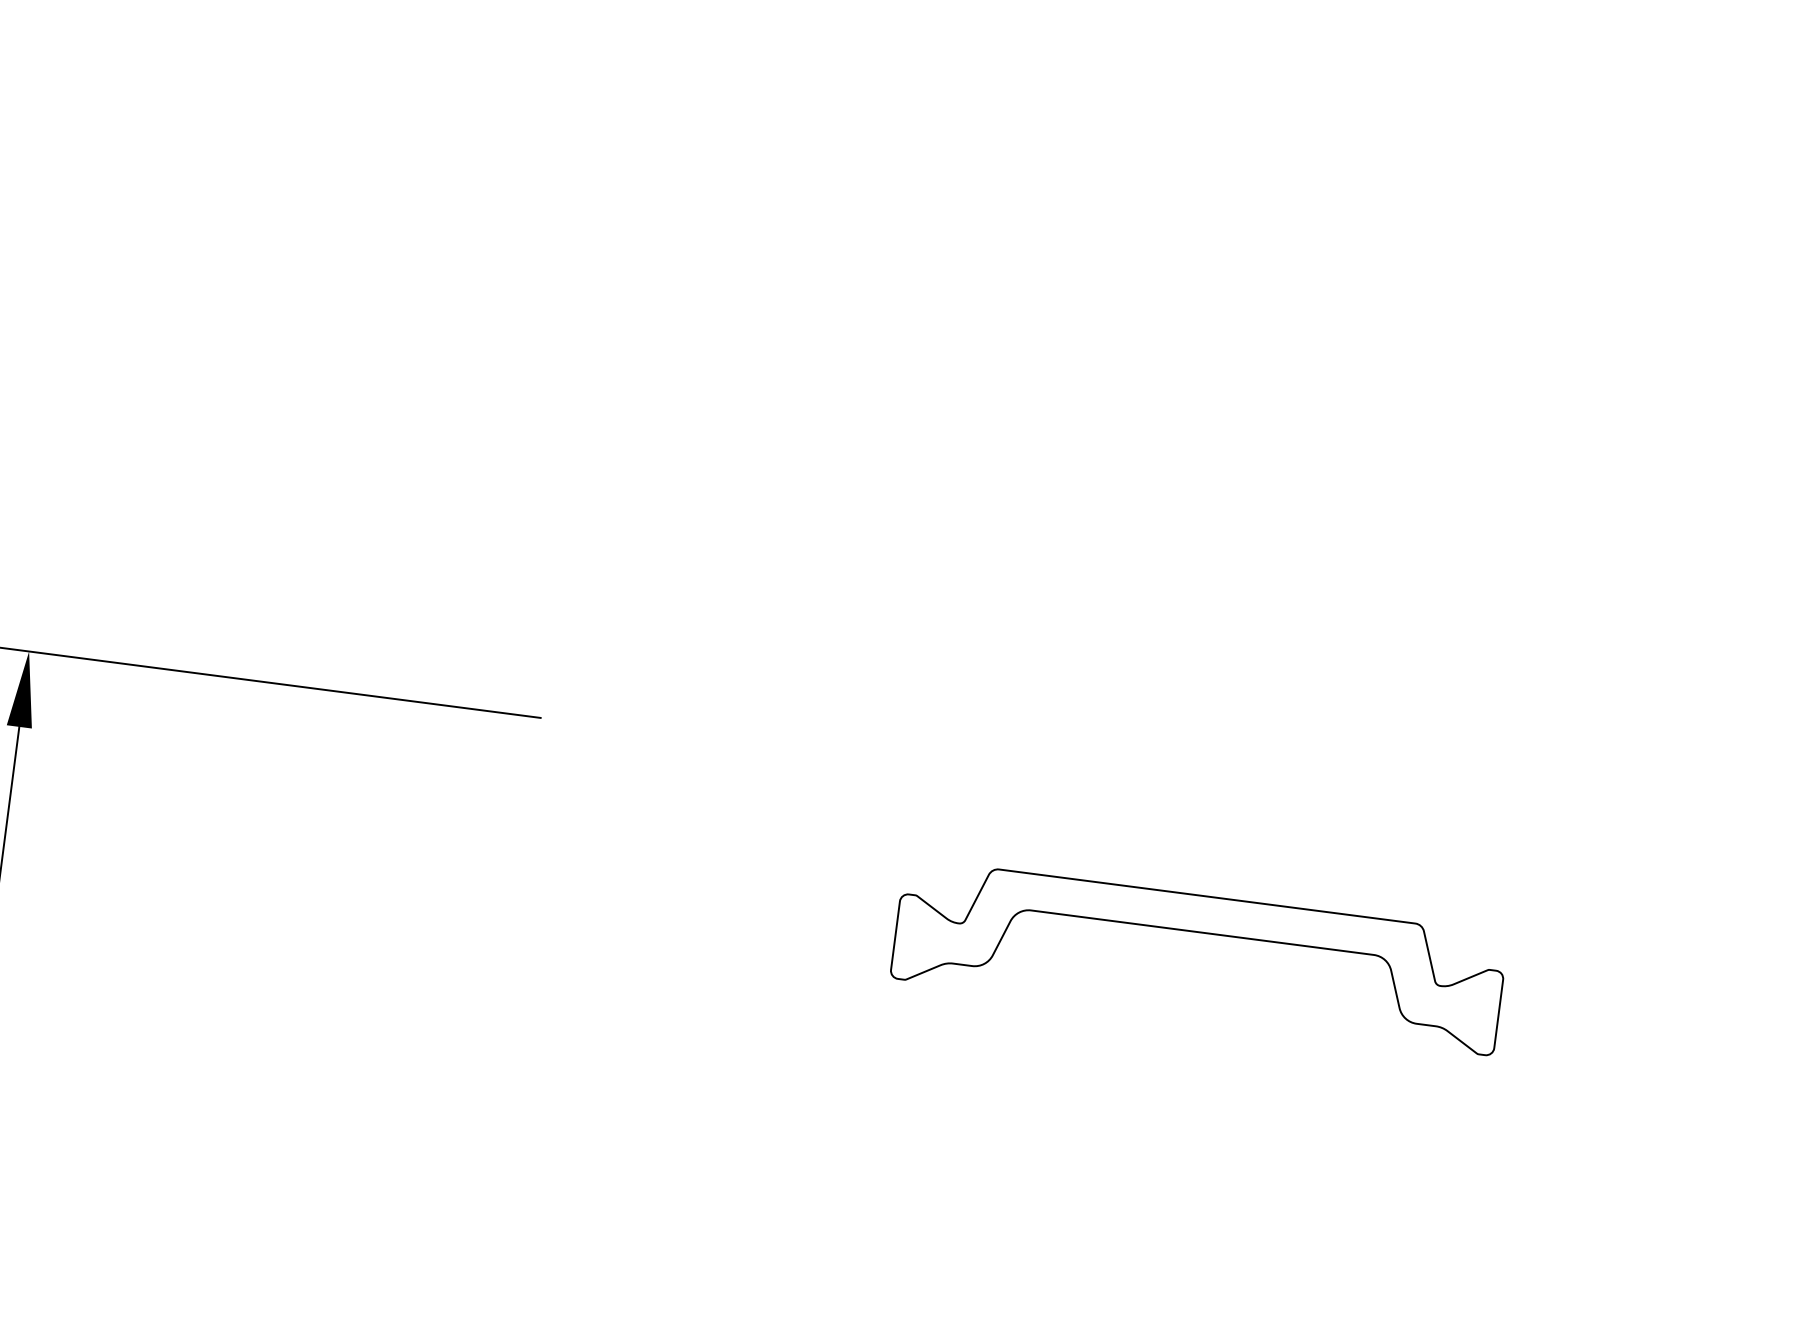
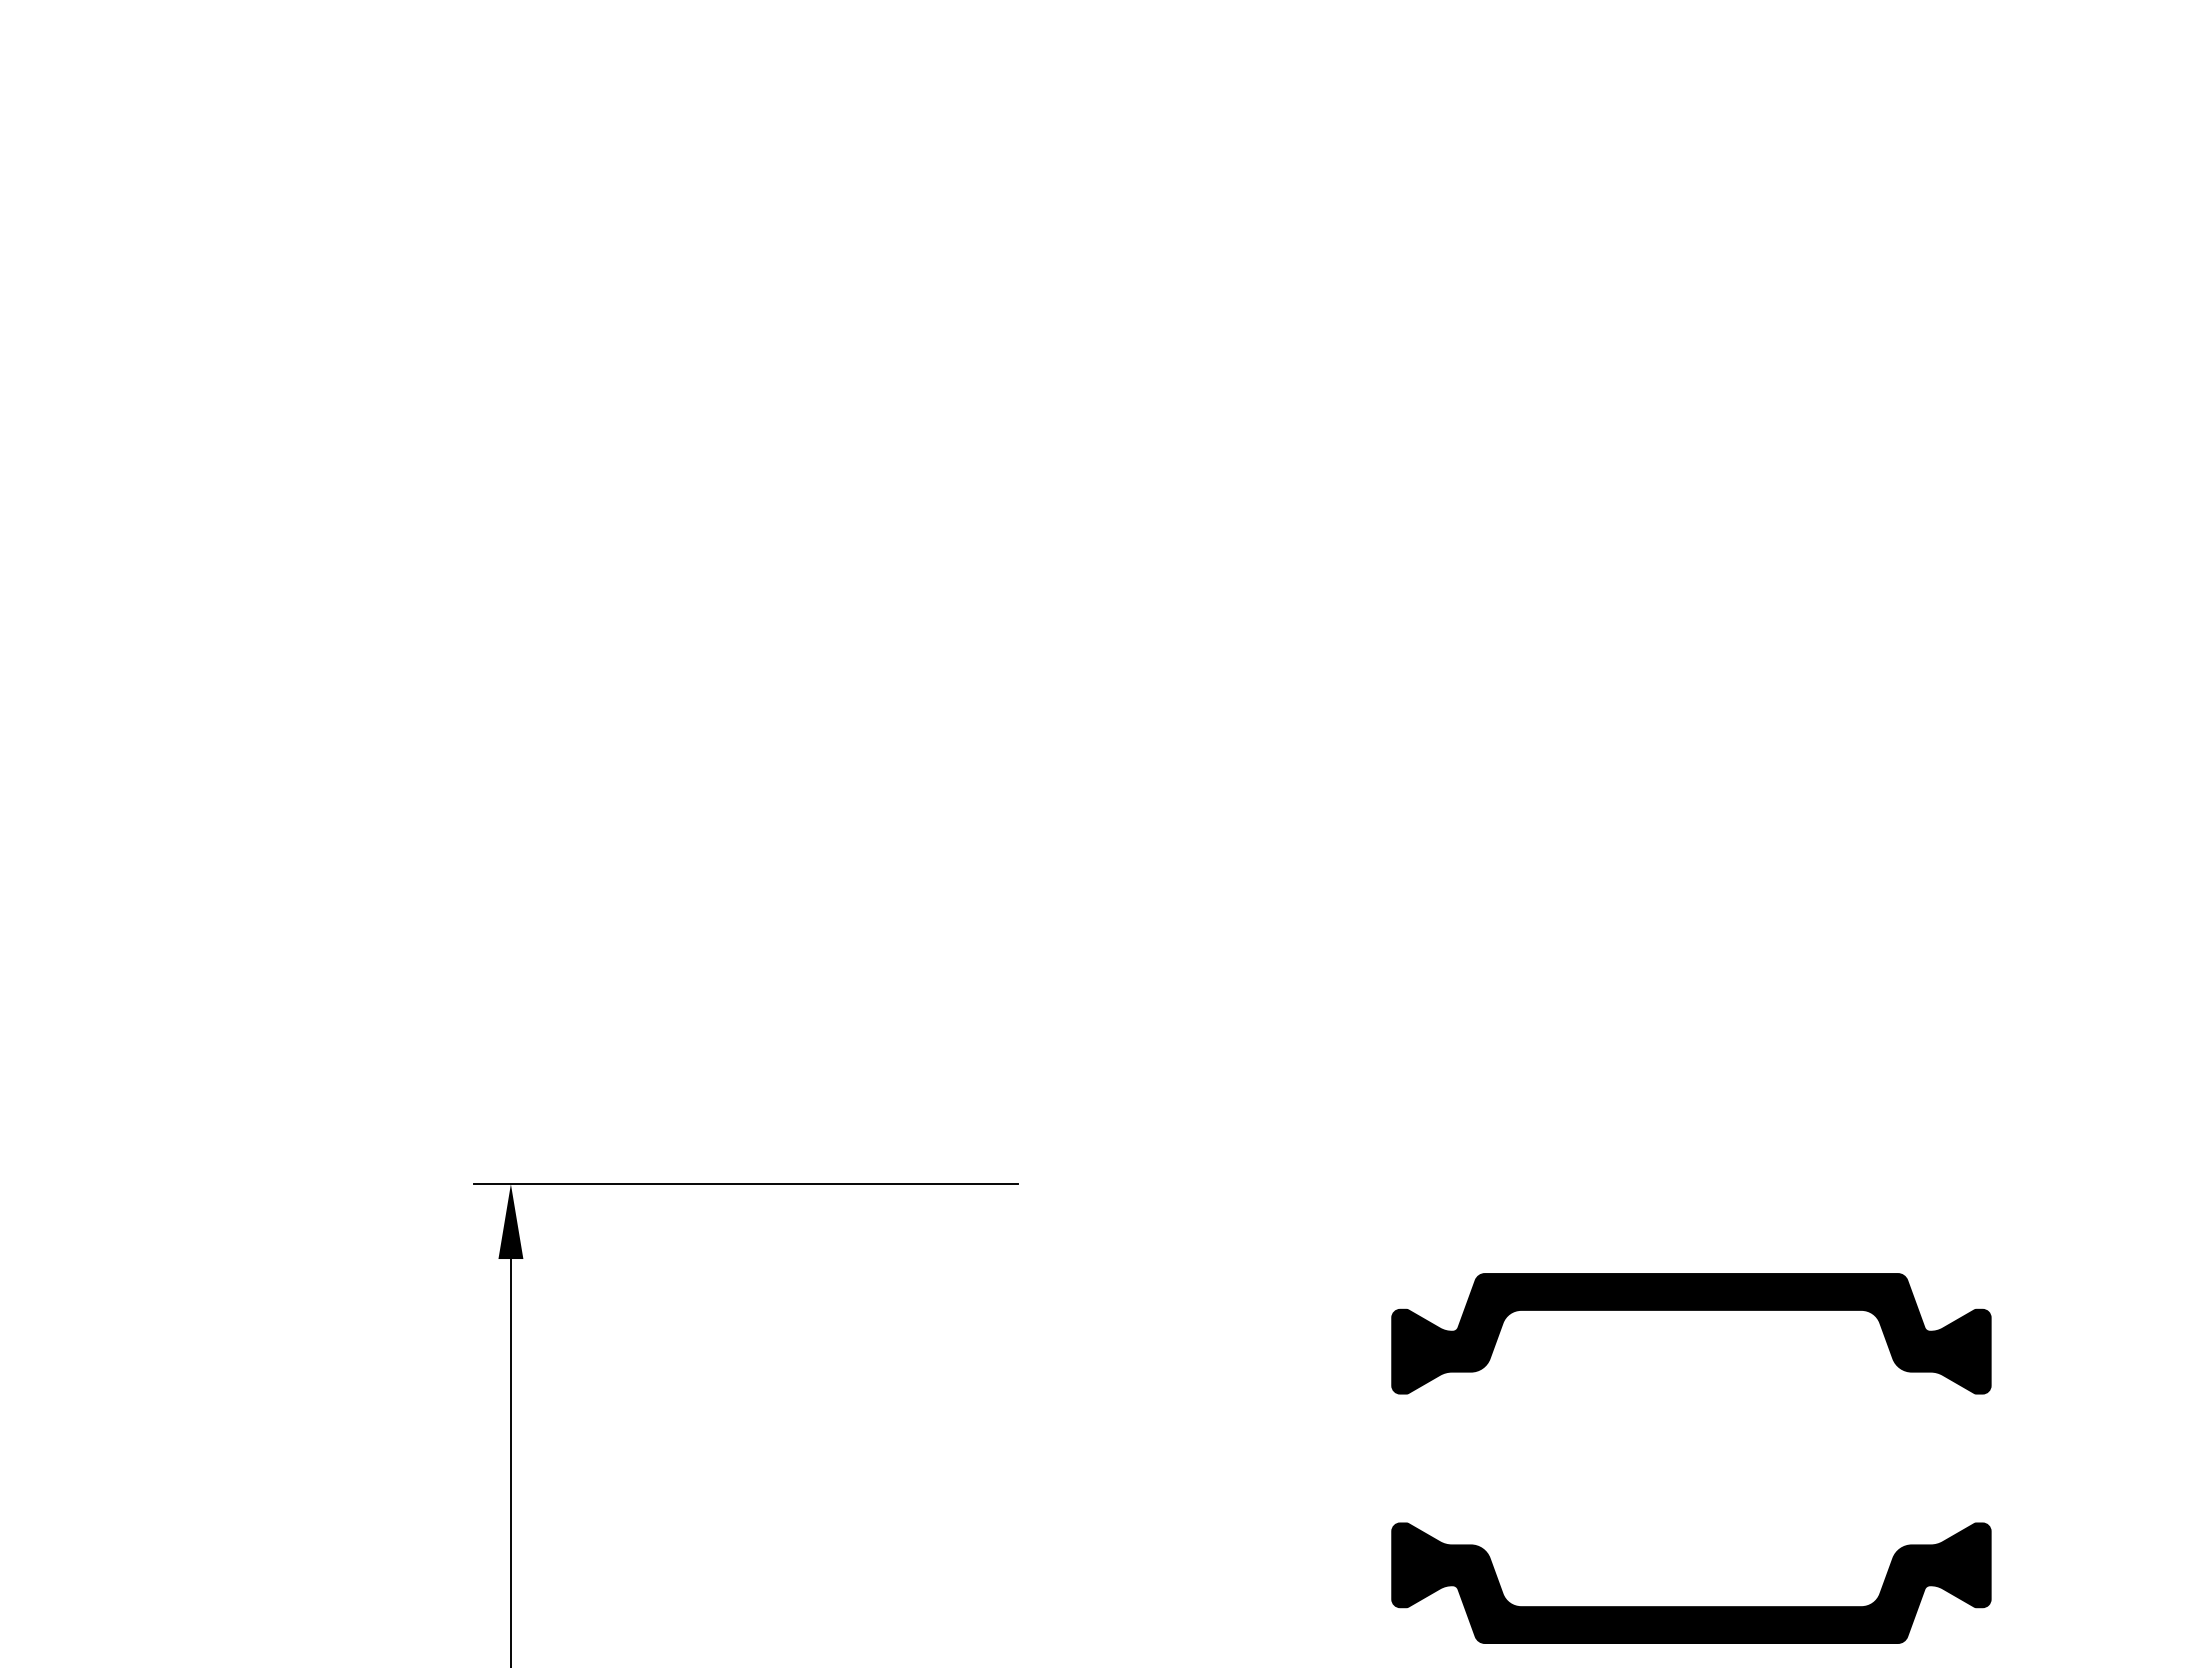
fill: (1199, 956) -> (1691, 1333), added
part: (1163, 1231) -> (1691, 1606), added

